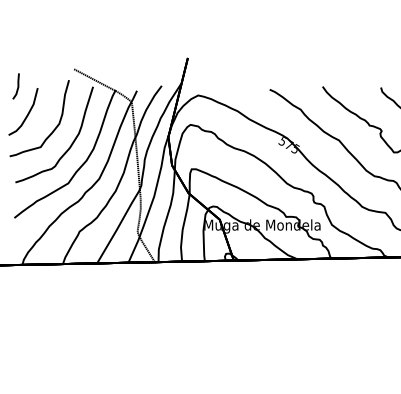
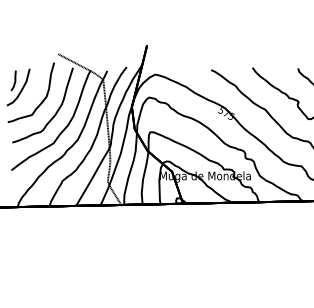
part: (15, 86) -> (13, 80), moved

